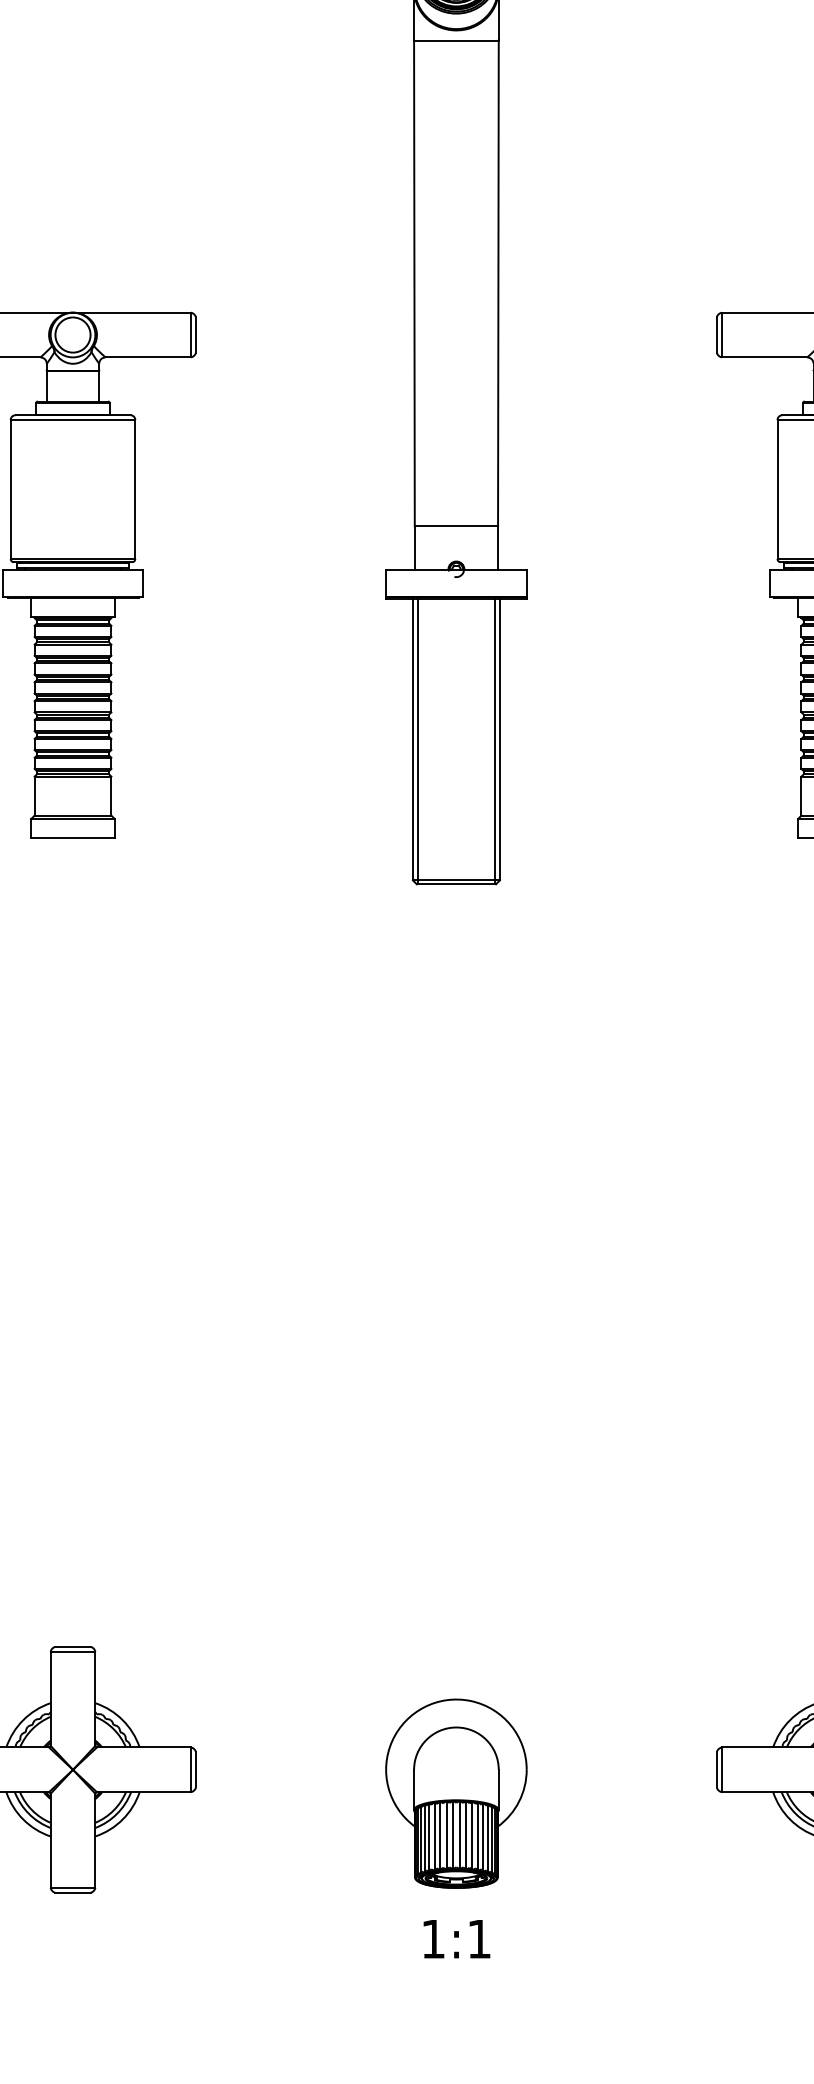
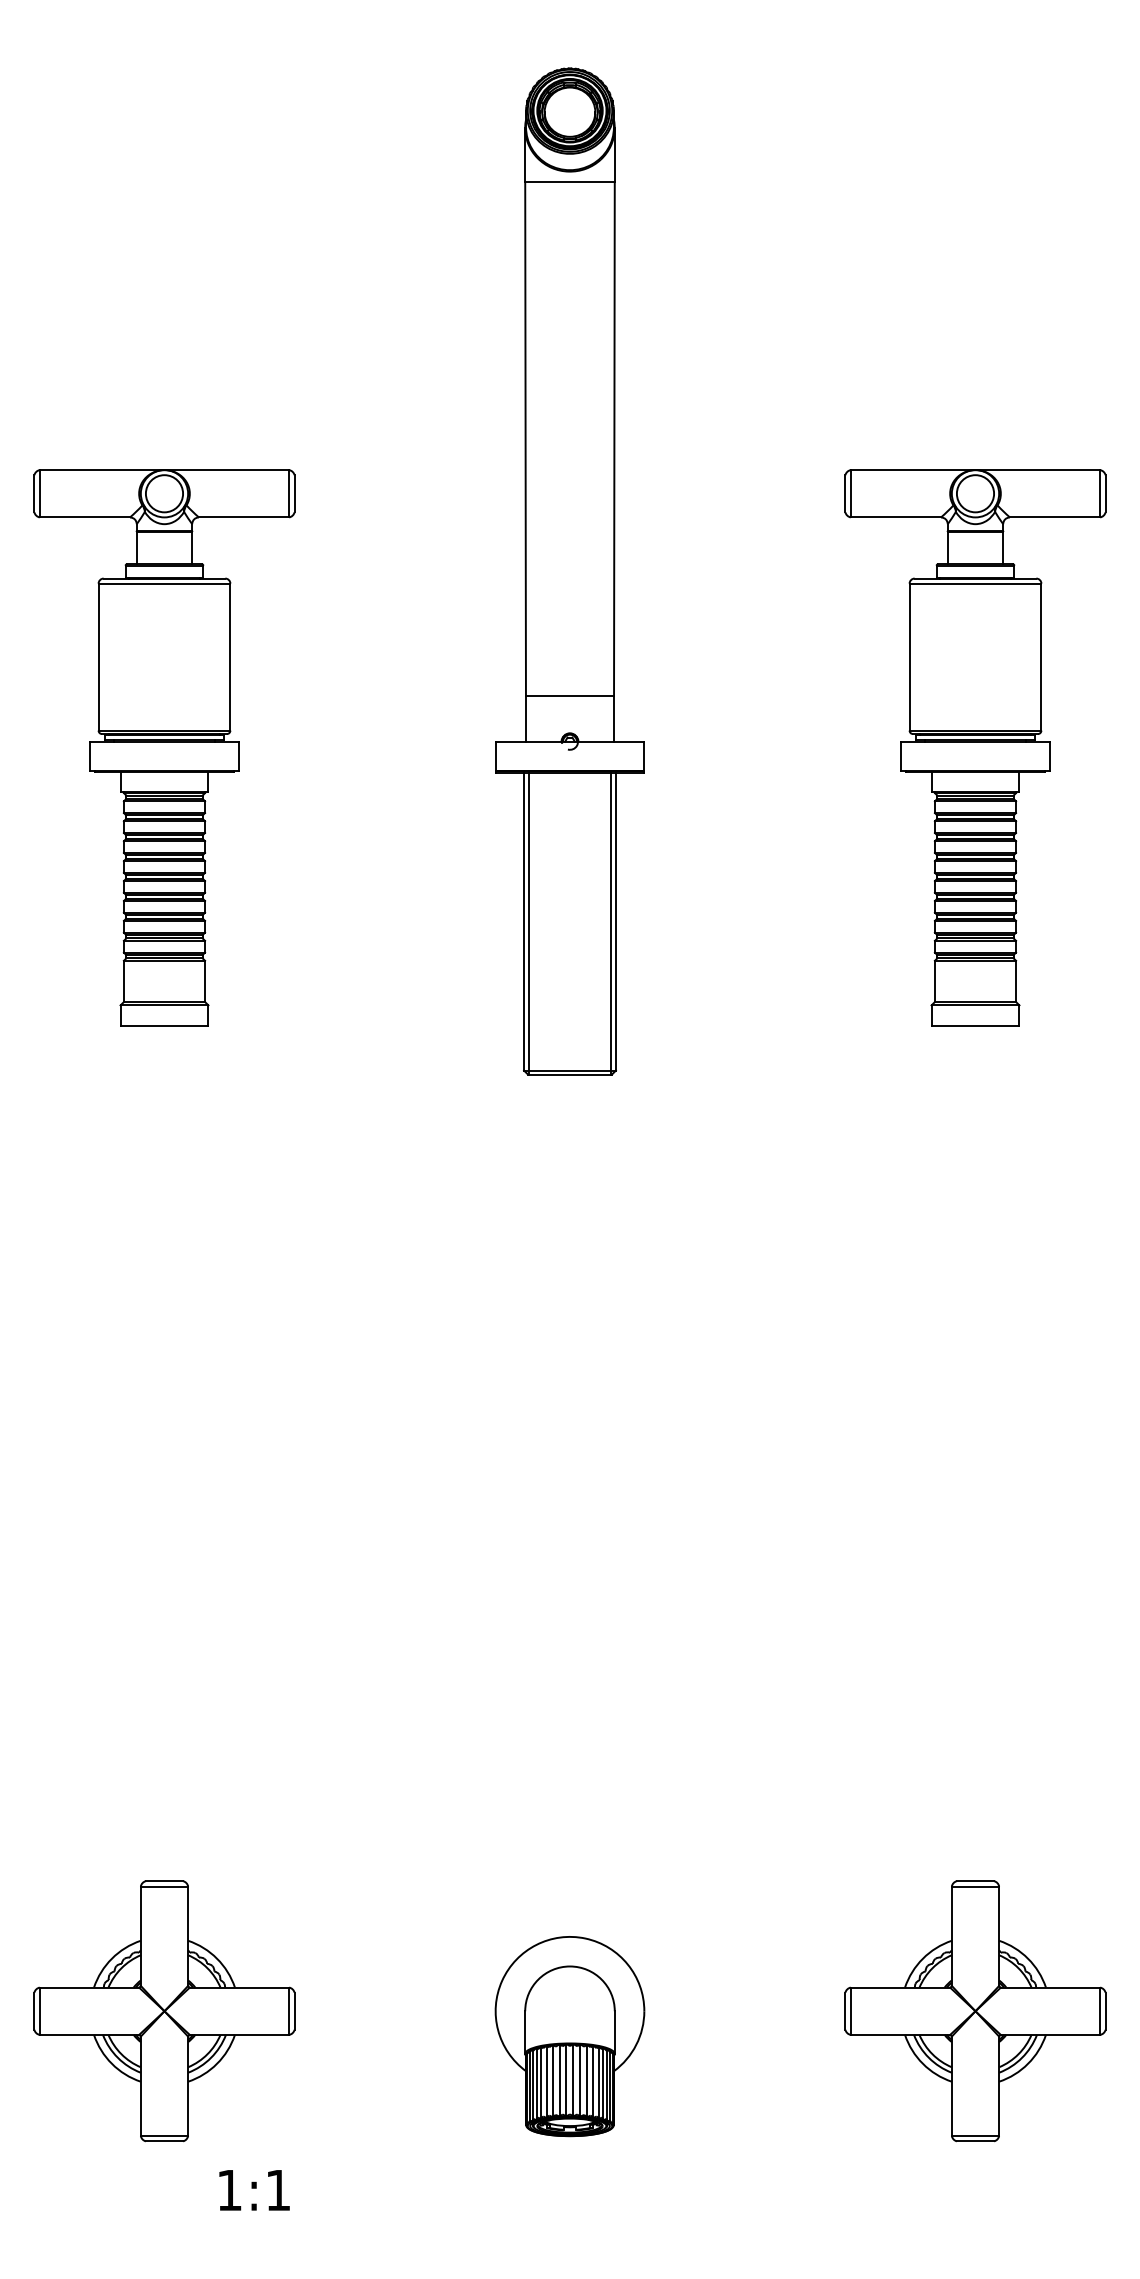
text: (456, 1939) -> (254, 2190), moved

